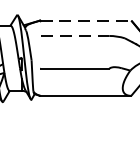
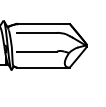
line: (86, 19) -> (43, 23), dashed -> solid
line: (75, 35) -> (37, 32), dashed -> solid

